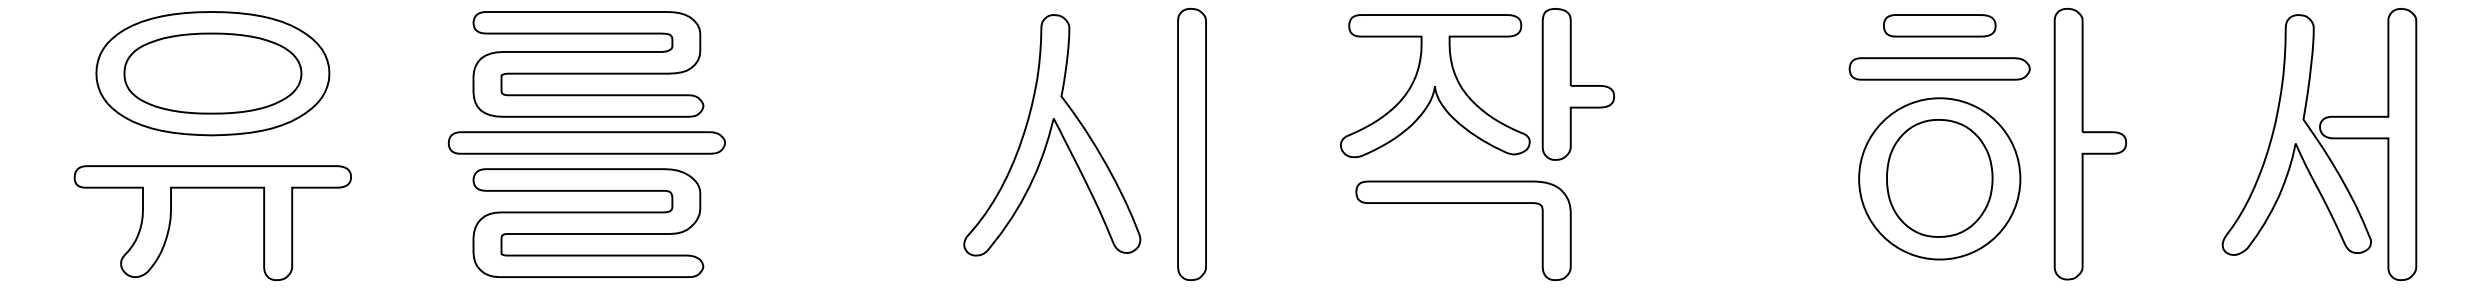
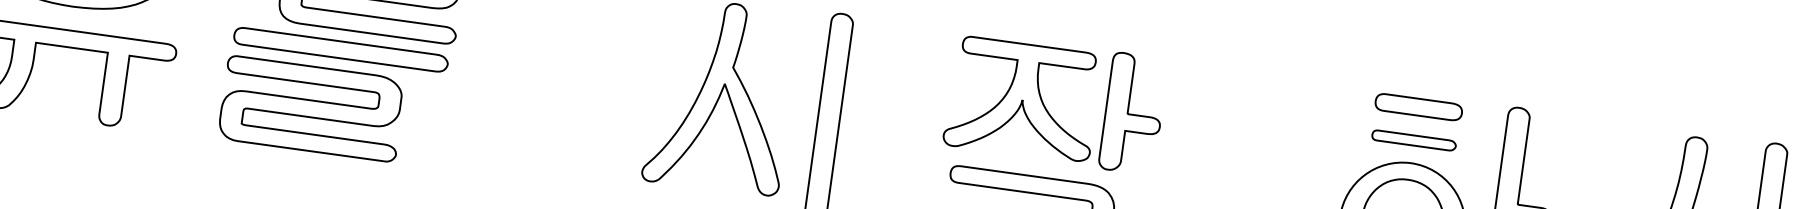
part: (1939, 68) -> (1414, 140), size x0.6
part: (586, 142) -> (340, 49), moved
part: (588, 222) -> (312, 108), moved

